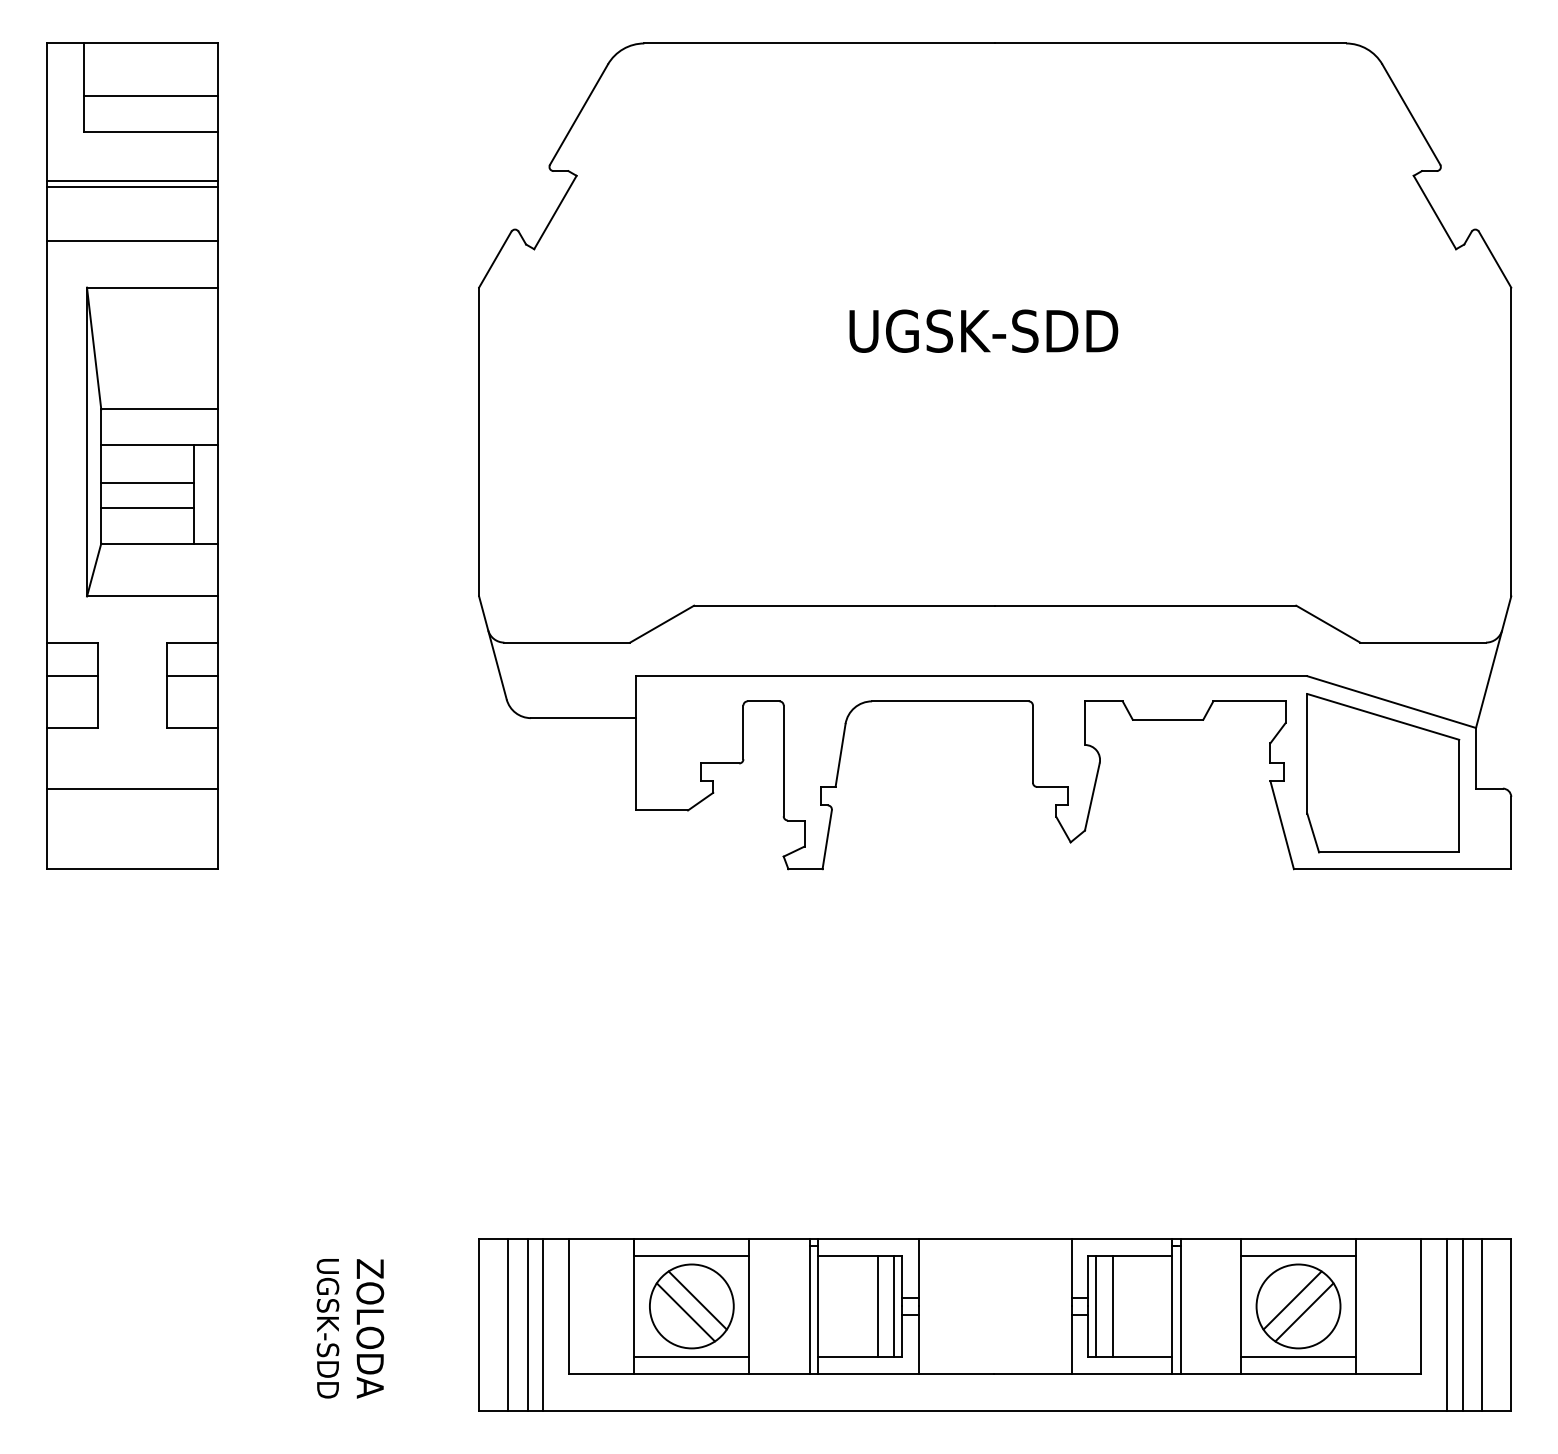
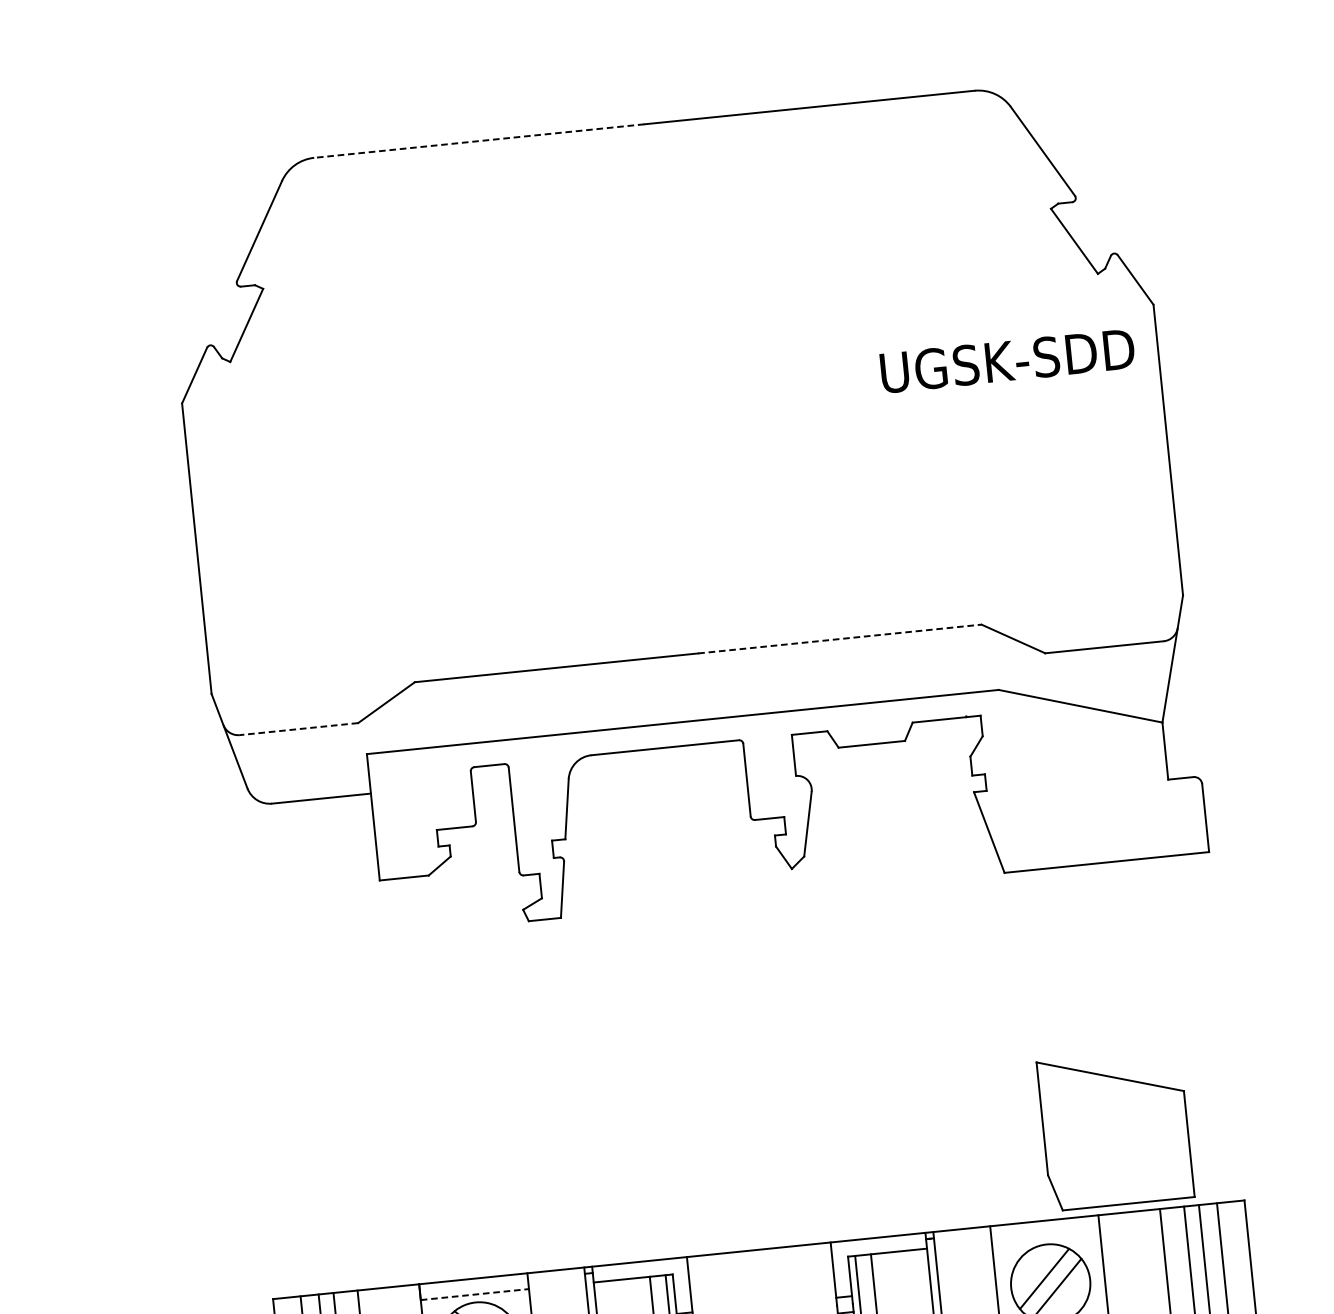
line: (819, 43) -> (479, 141), solid -> dashed
text: (983, 330) -> (1007, 360), moved
line: (1145, 605) -> (839, 638), solid -> dashed
line: (567, 642) -> (299, 728), solid -> dashed
part: (1383, 773) -> (1115, 1129), moved
line: (692, 1256) -> (475, 1294), solid -> dashed
line: (1298, 1256) -> (1045, 1236), removed

